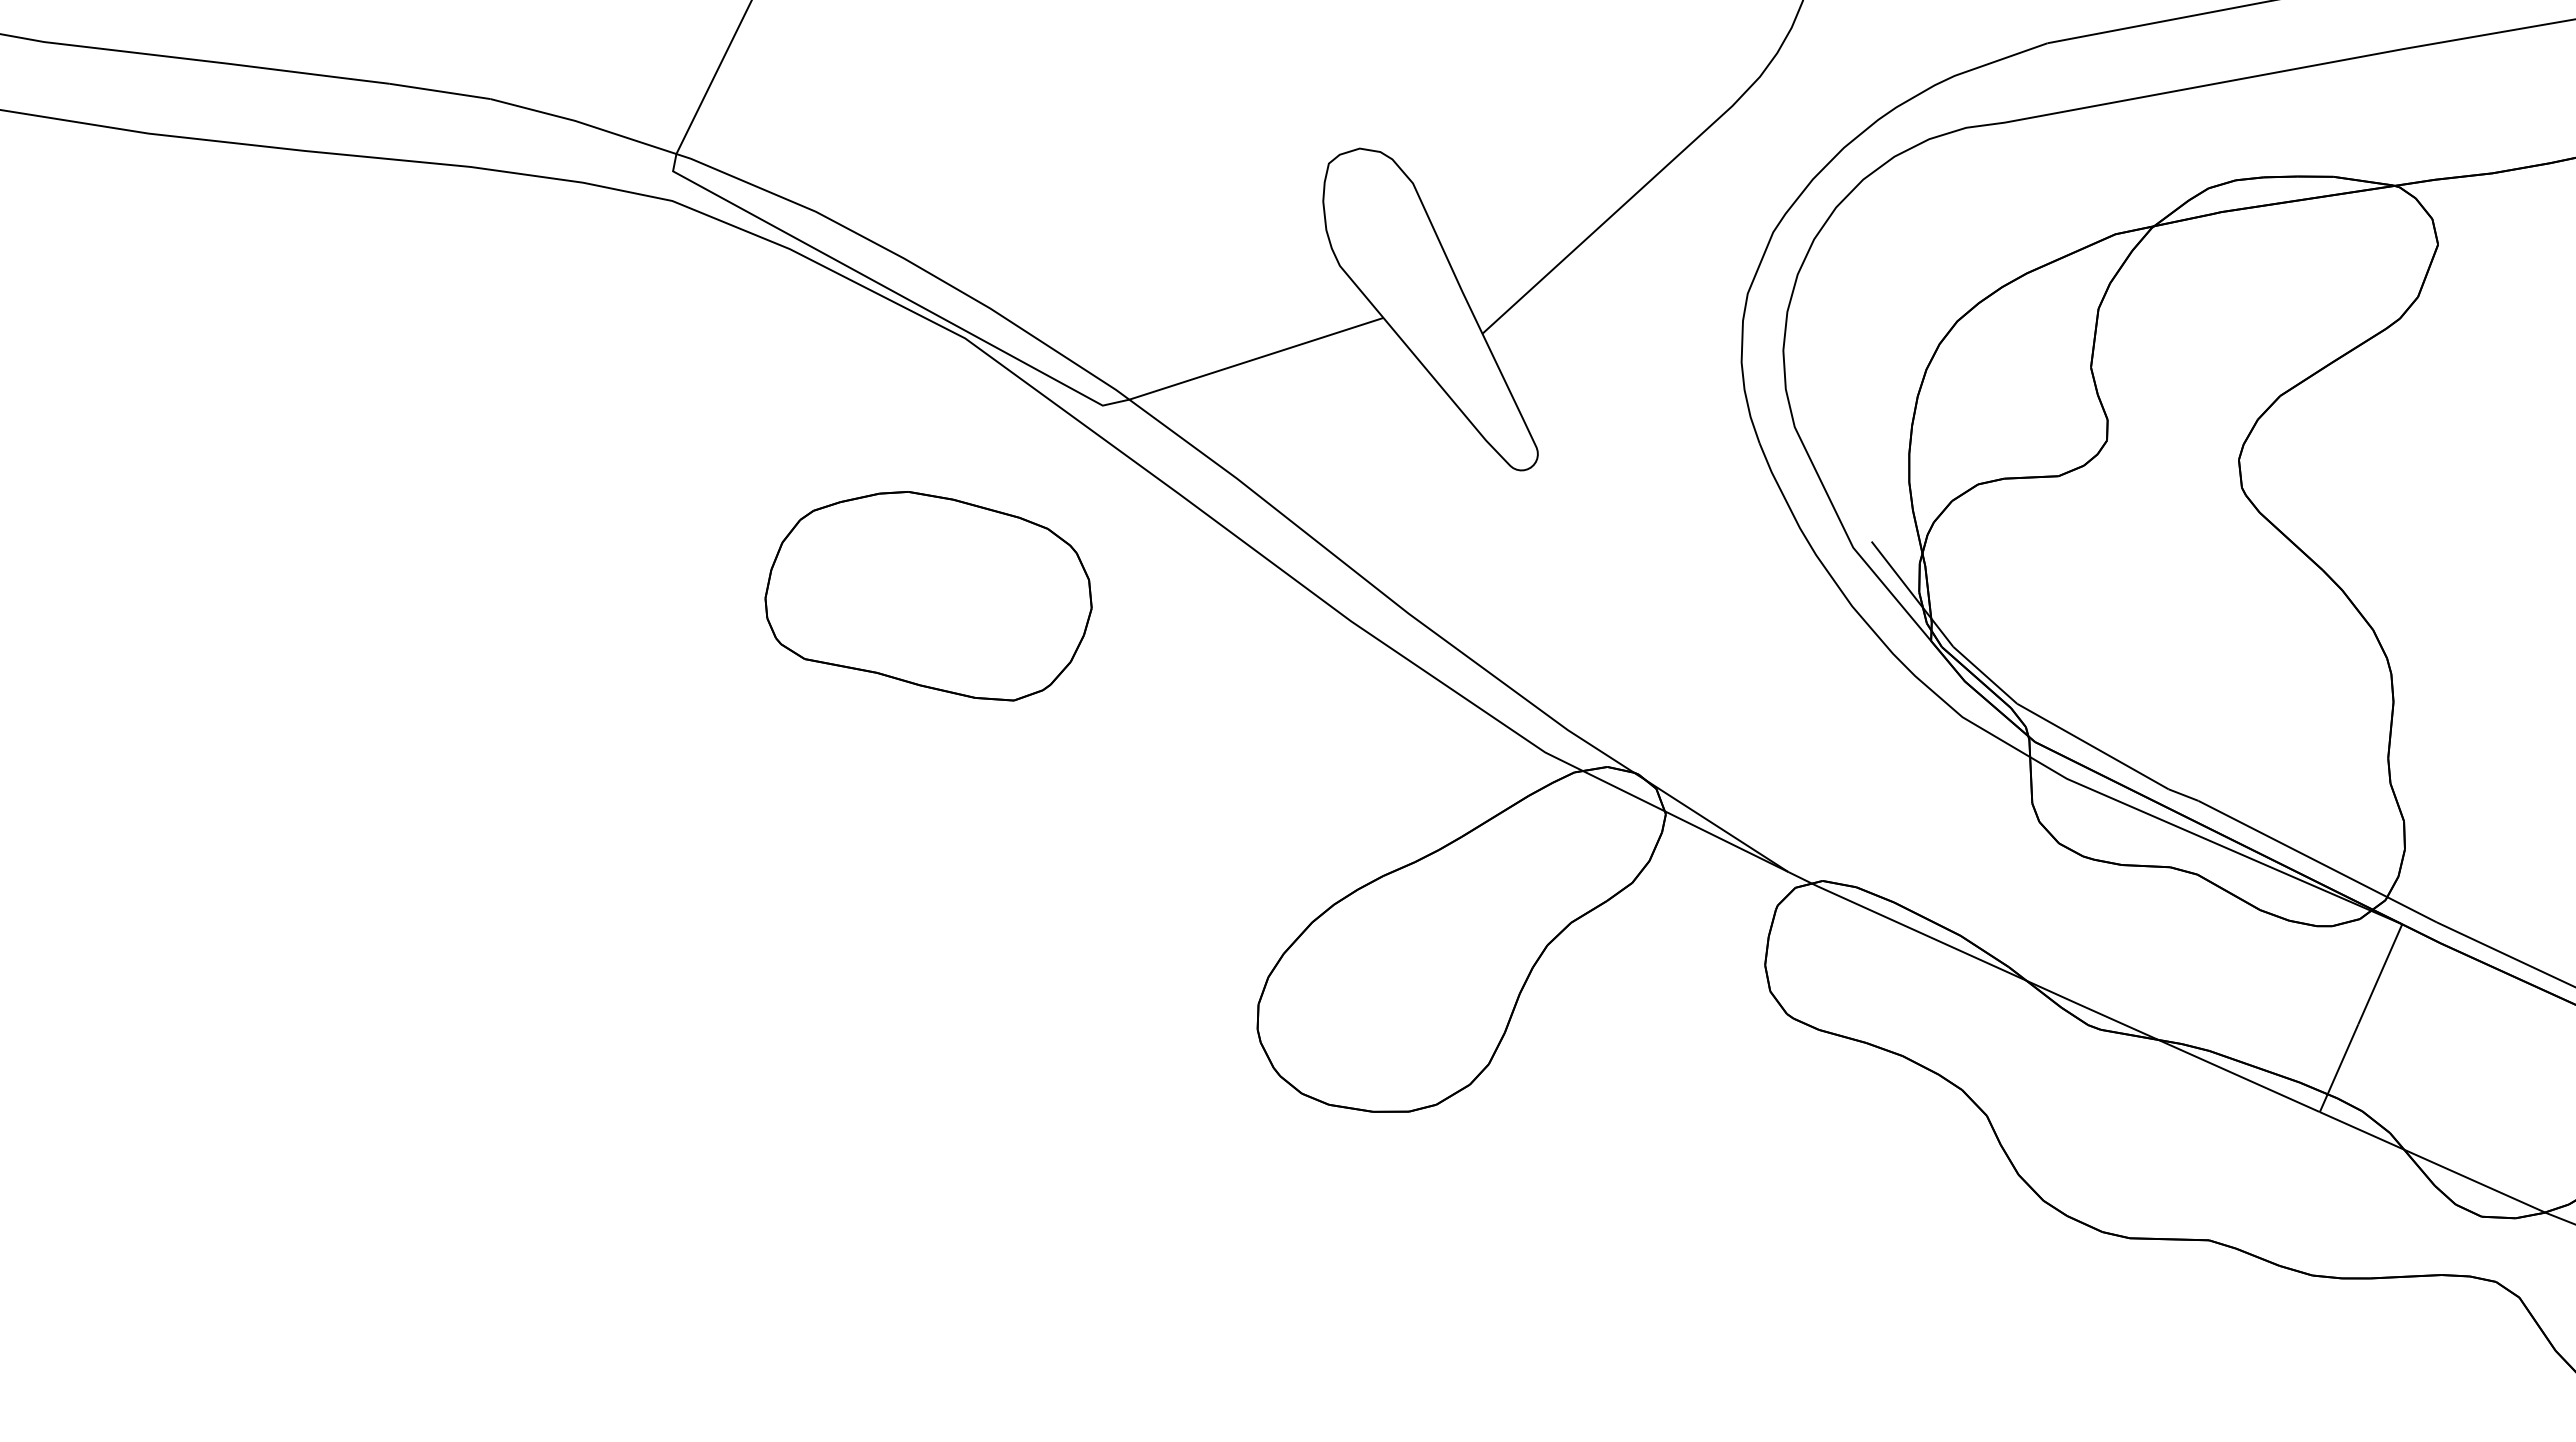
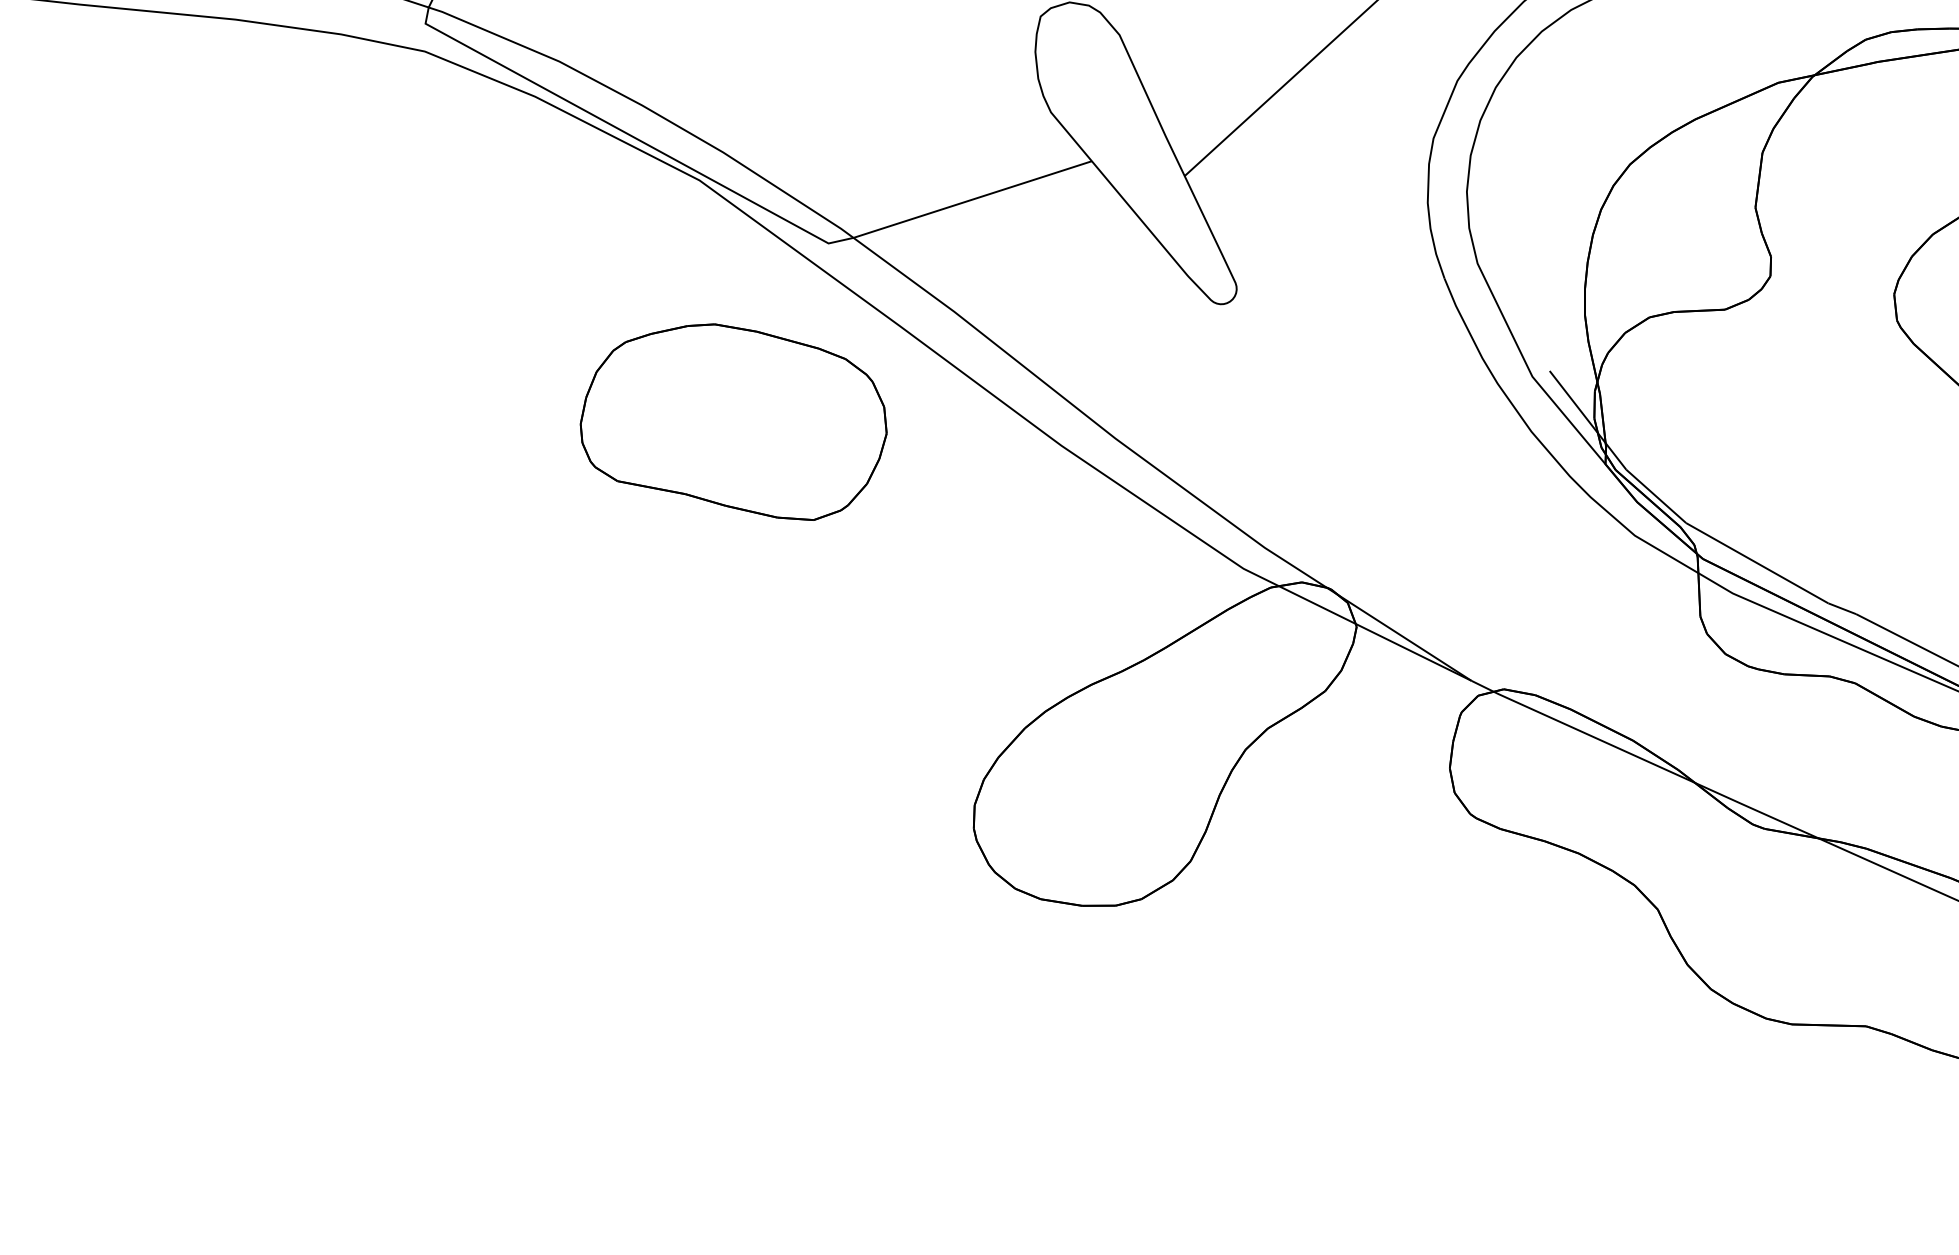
part: (928, 596) -> (733, 422), moved

